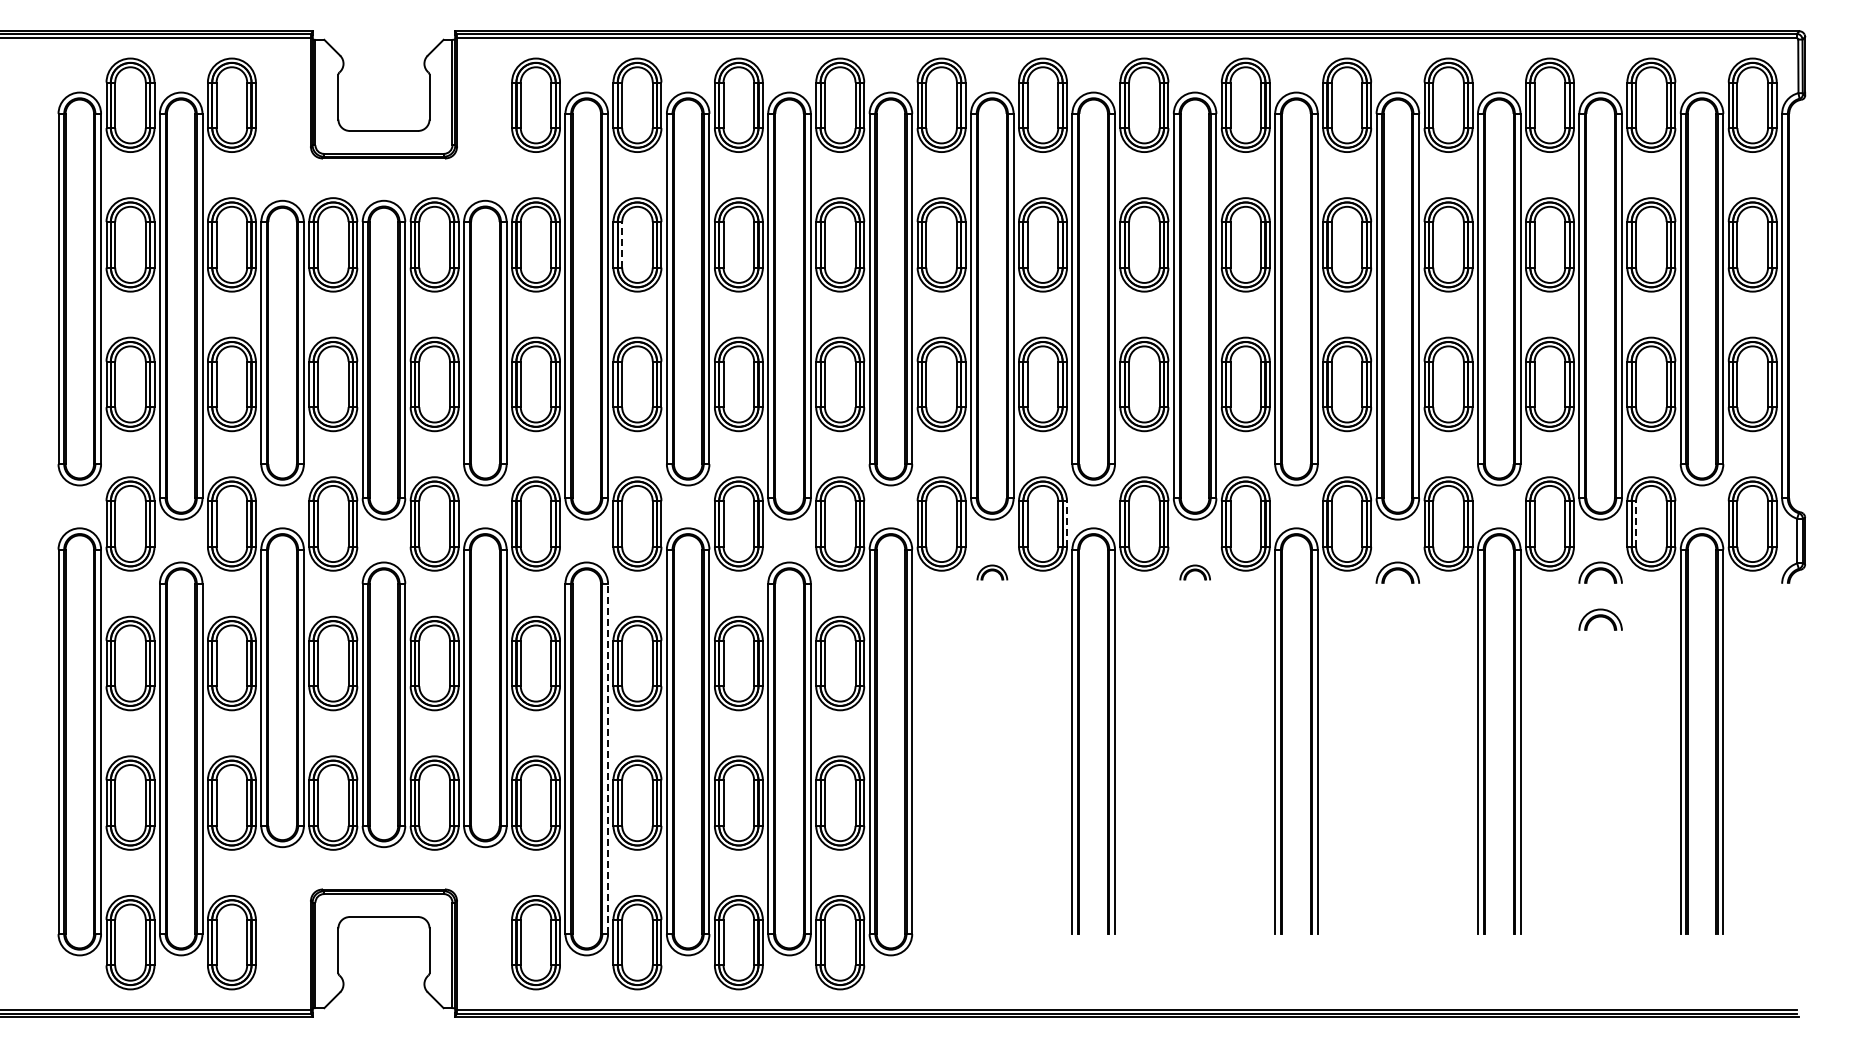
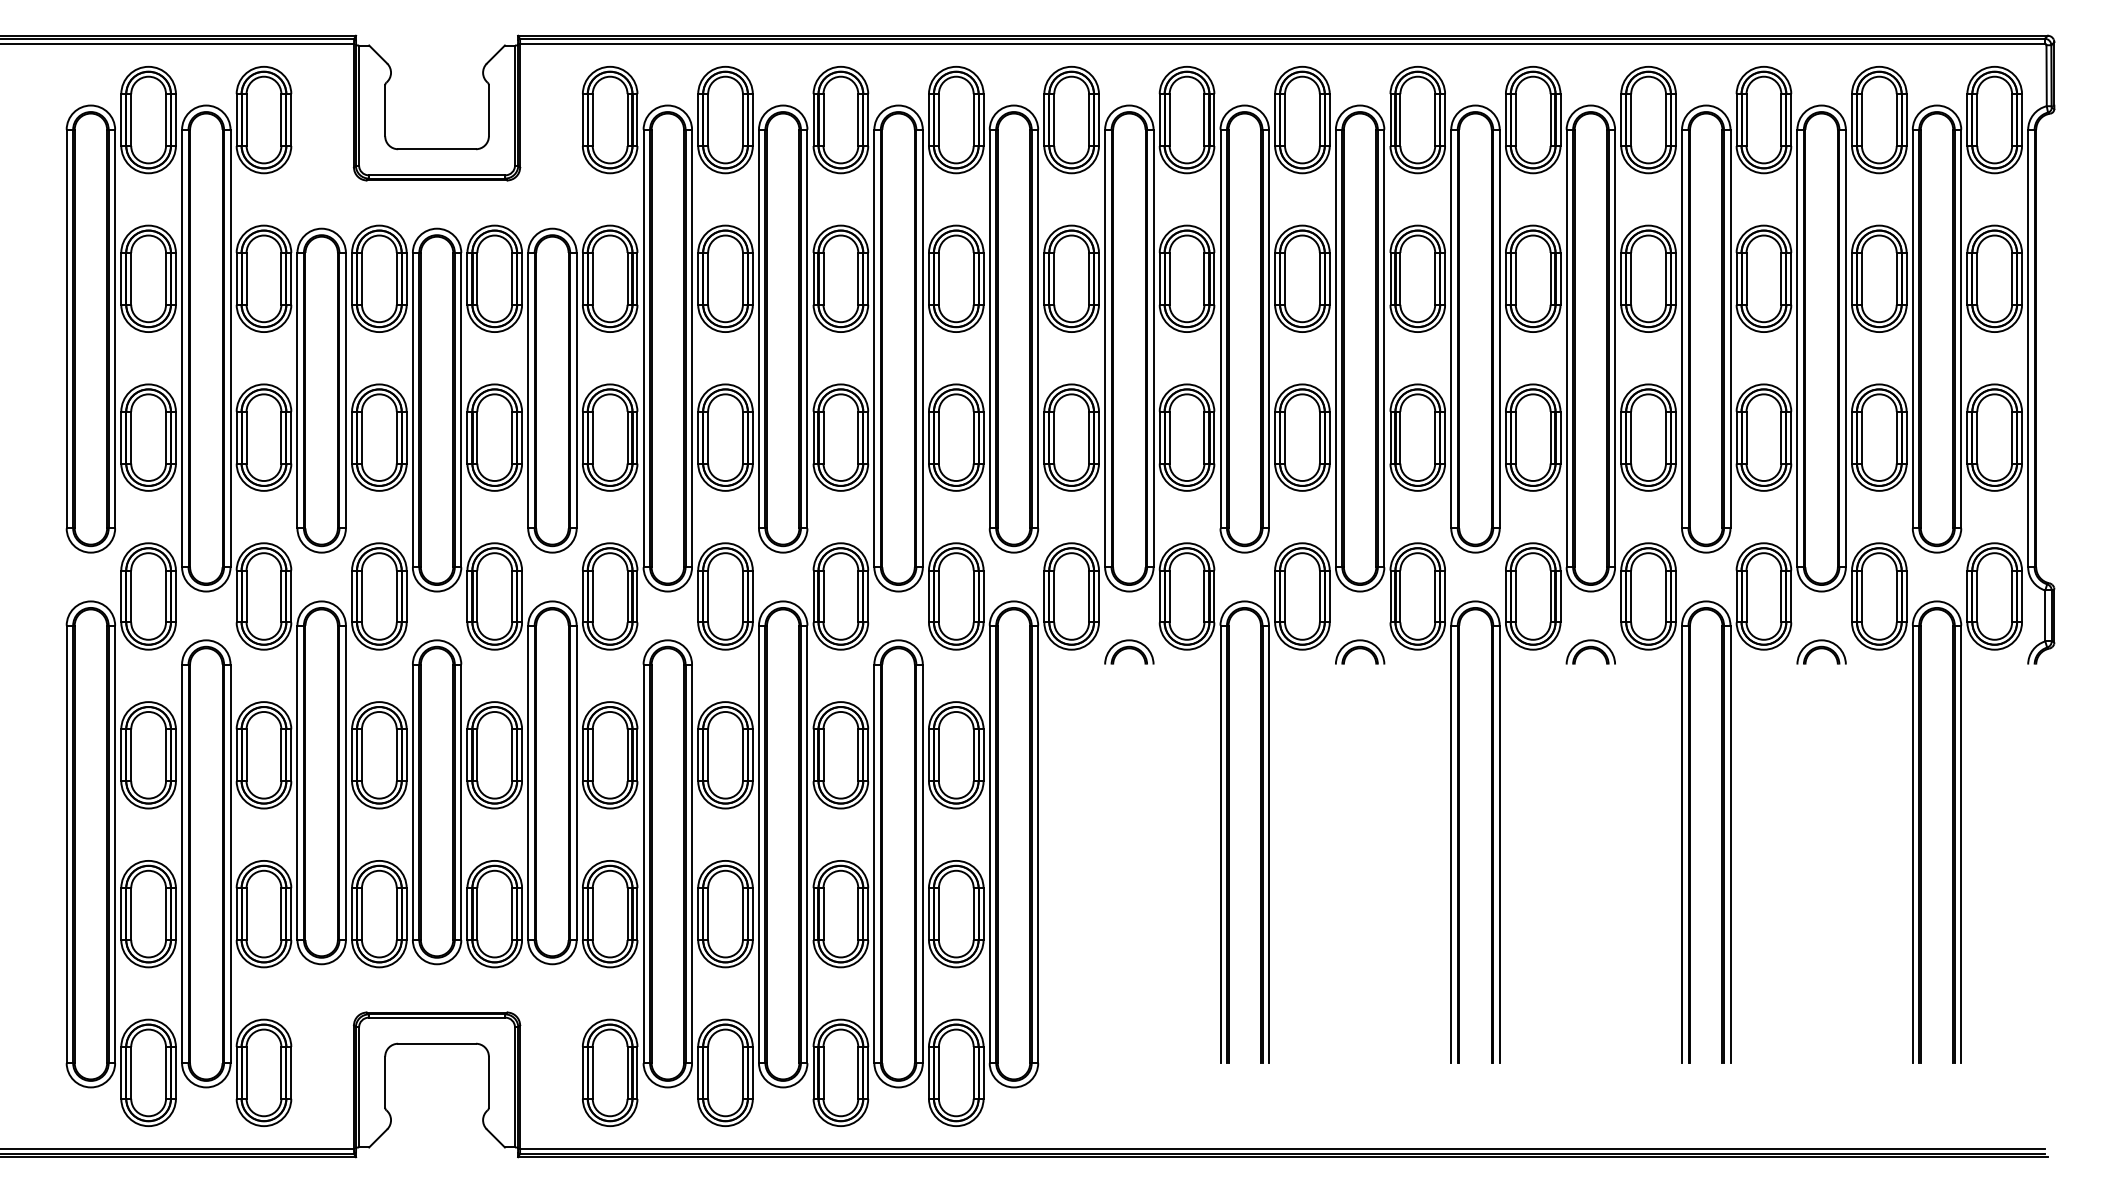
line: (622, 244) -> (708, 278), dashed -> solid
line: (1067, 524) -> (1214, 597), dashed -> solid
line: (1636, 524) -> (1862, 597), dashed -> solid
part: (992, 572) -> (1129, 651), size x1.43
part: (1195, 572) -> (1360, 651), size x1.43
part: (1600, 619) -> (1821, 705), removed
line: (608, 758) -> (692, 863), dashed -> solid

